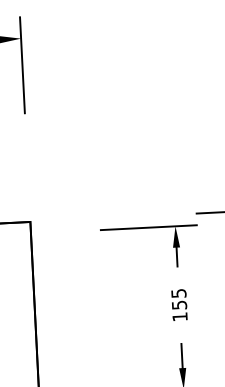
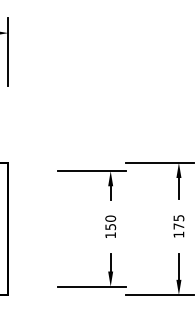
text: (178, 293) -> (110, 218), 155 -> 150

